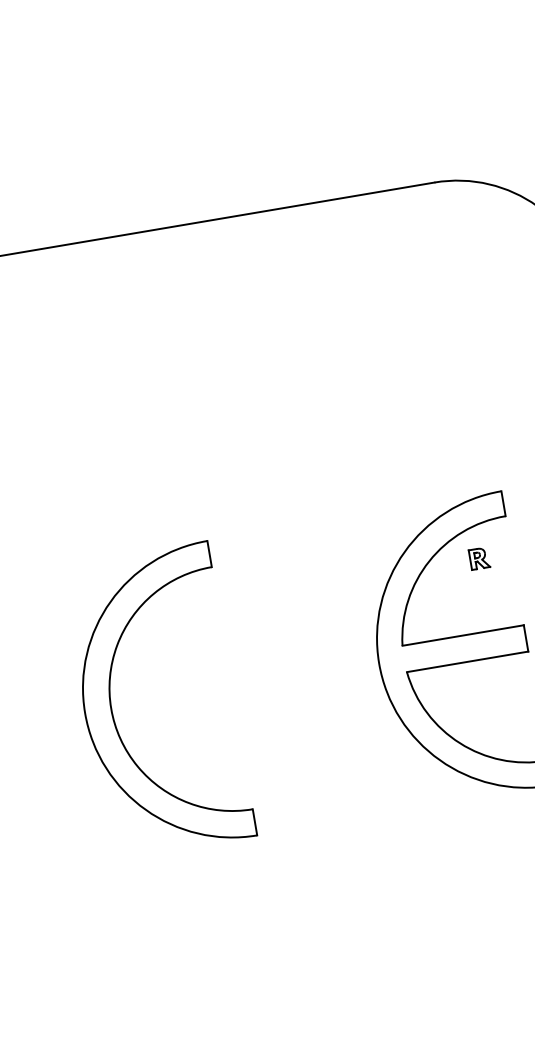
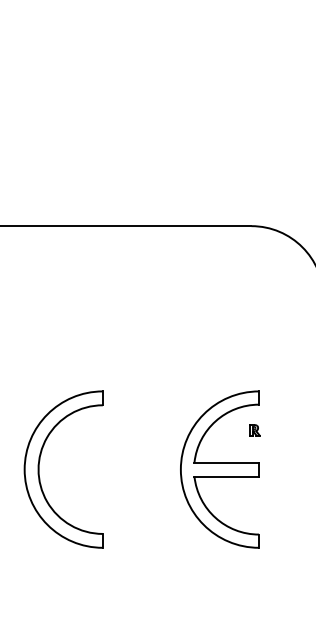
part: (478, 559) -> (254, 430), moved

